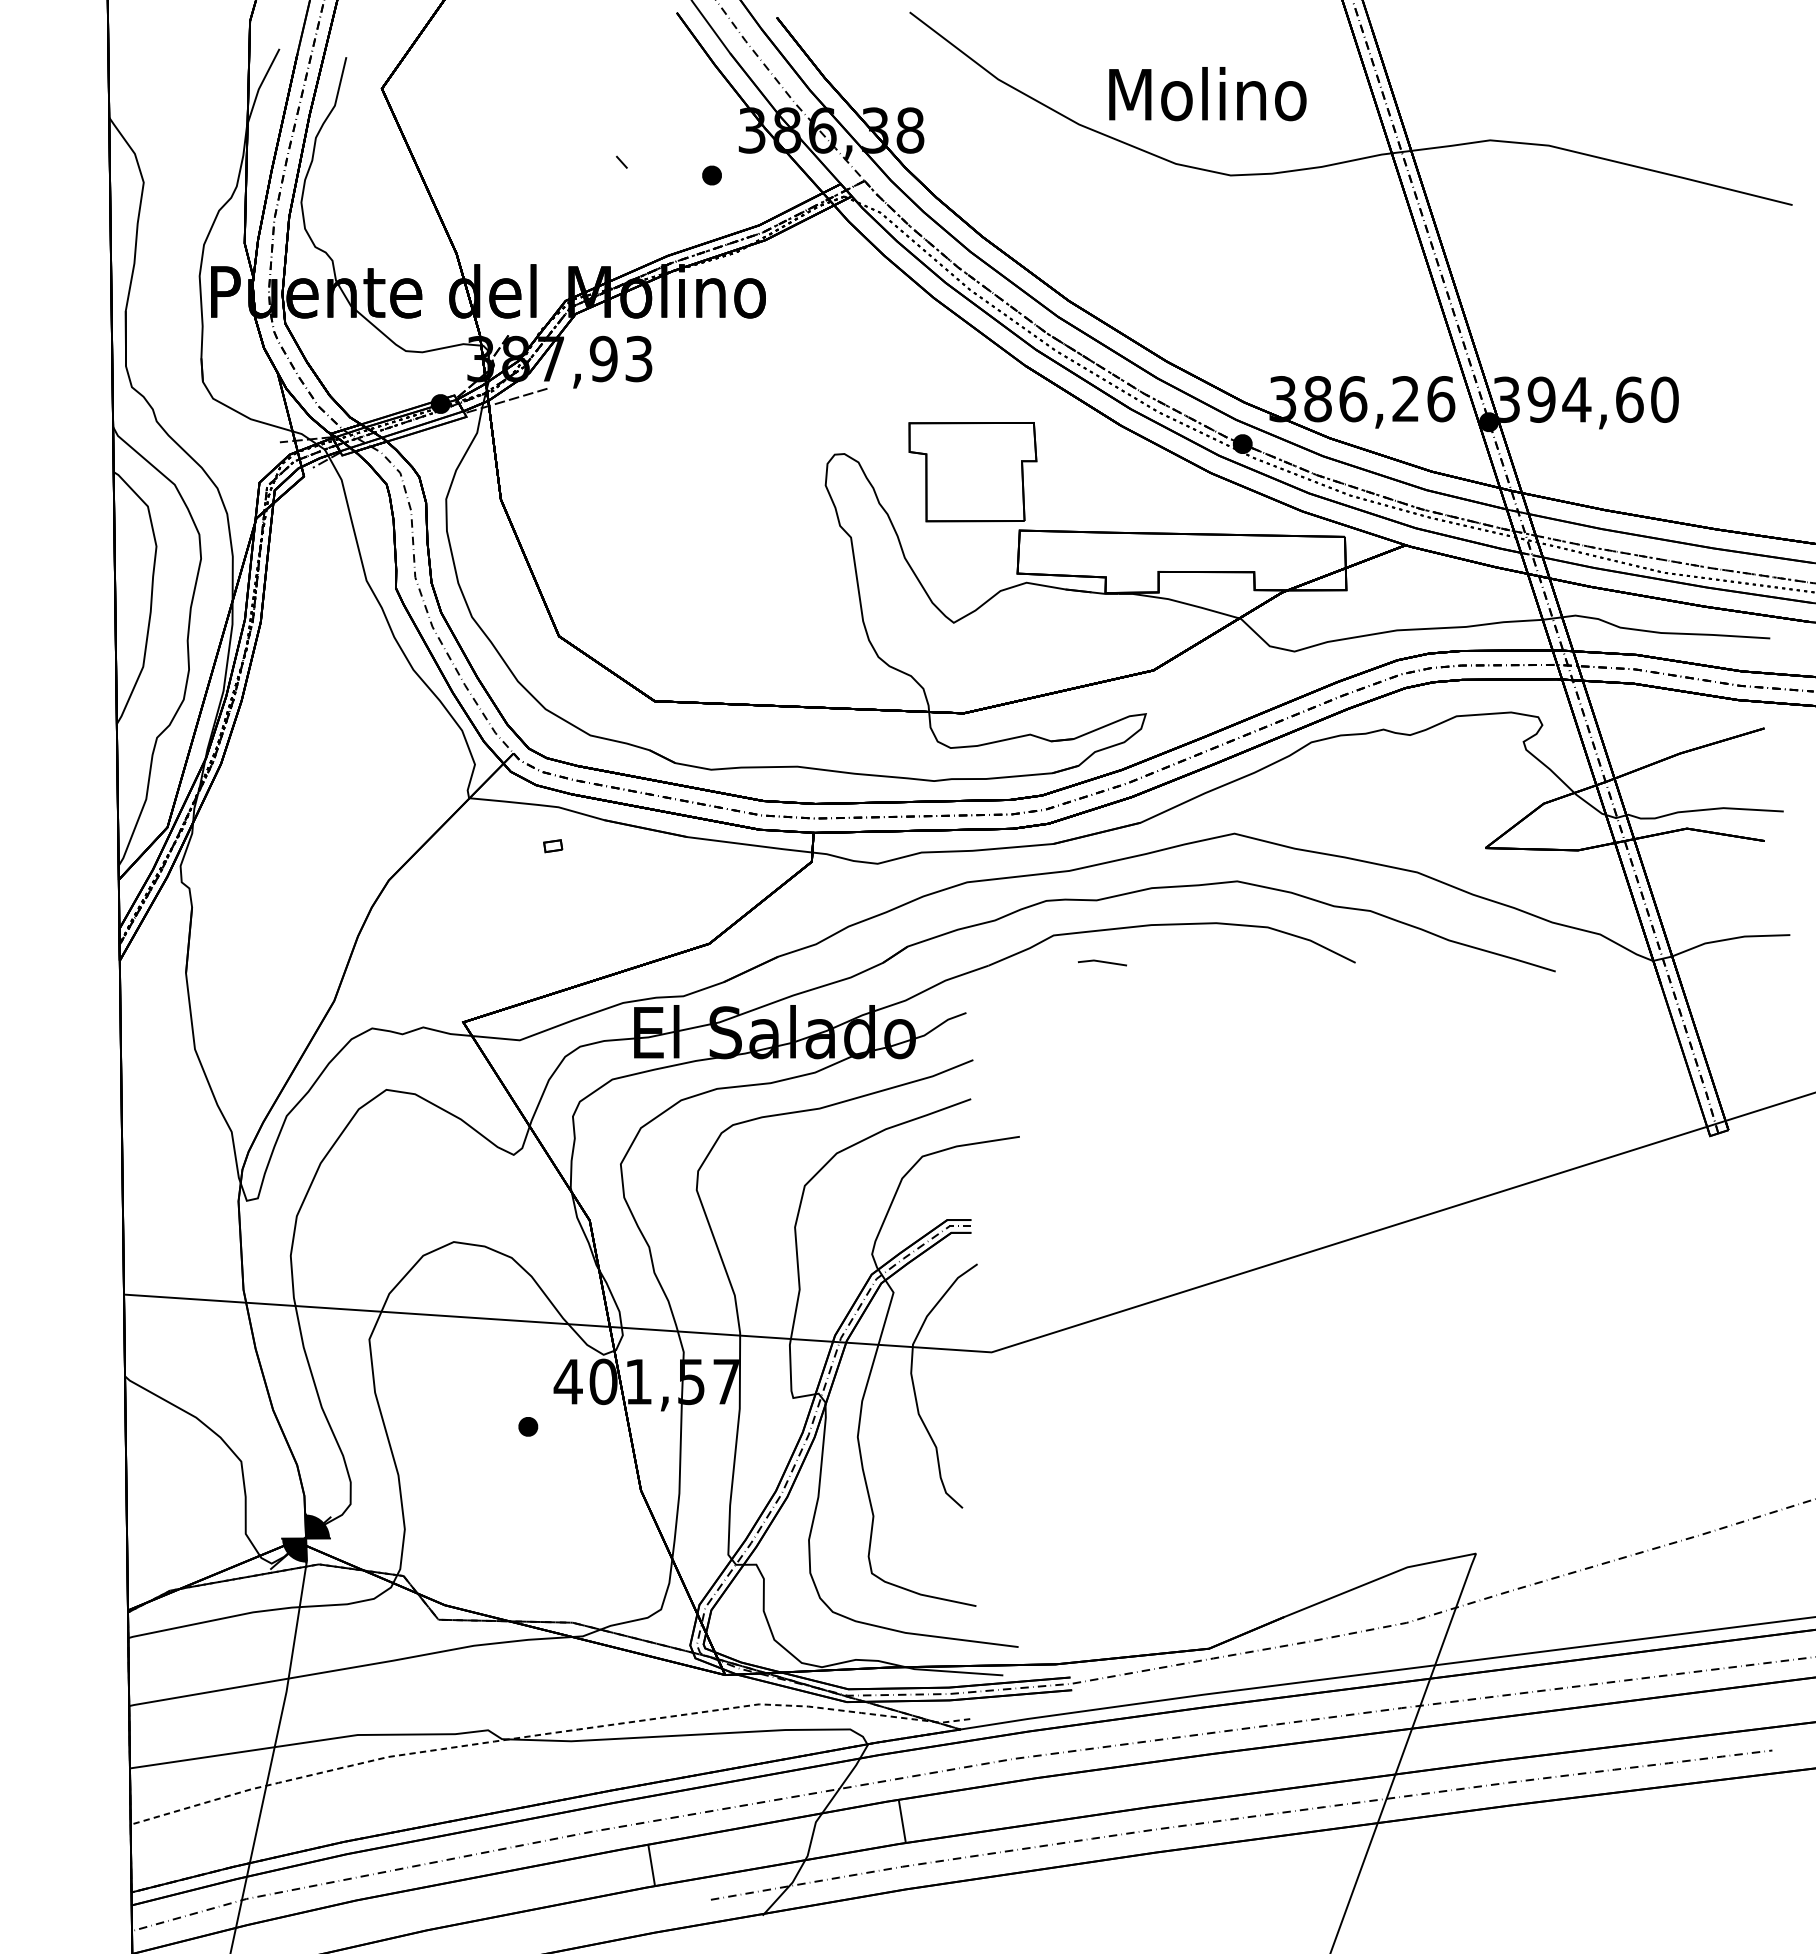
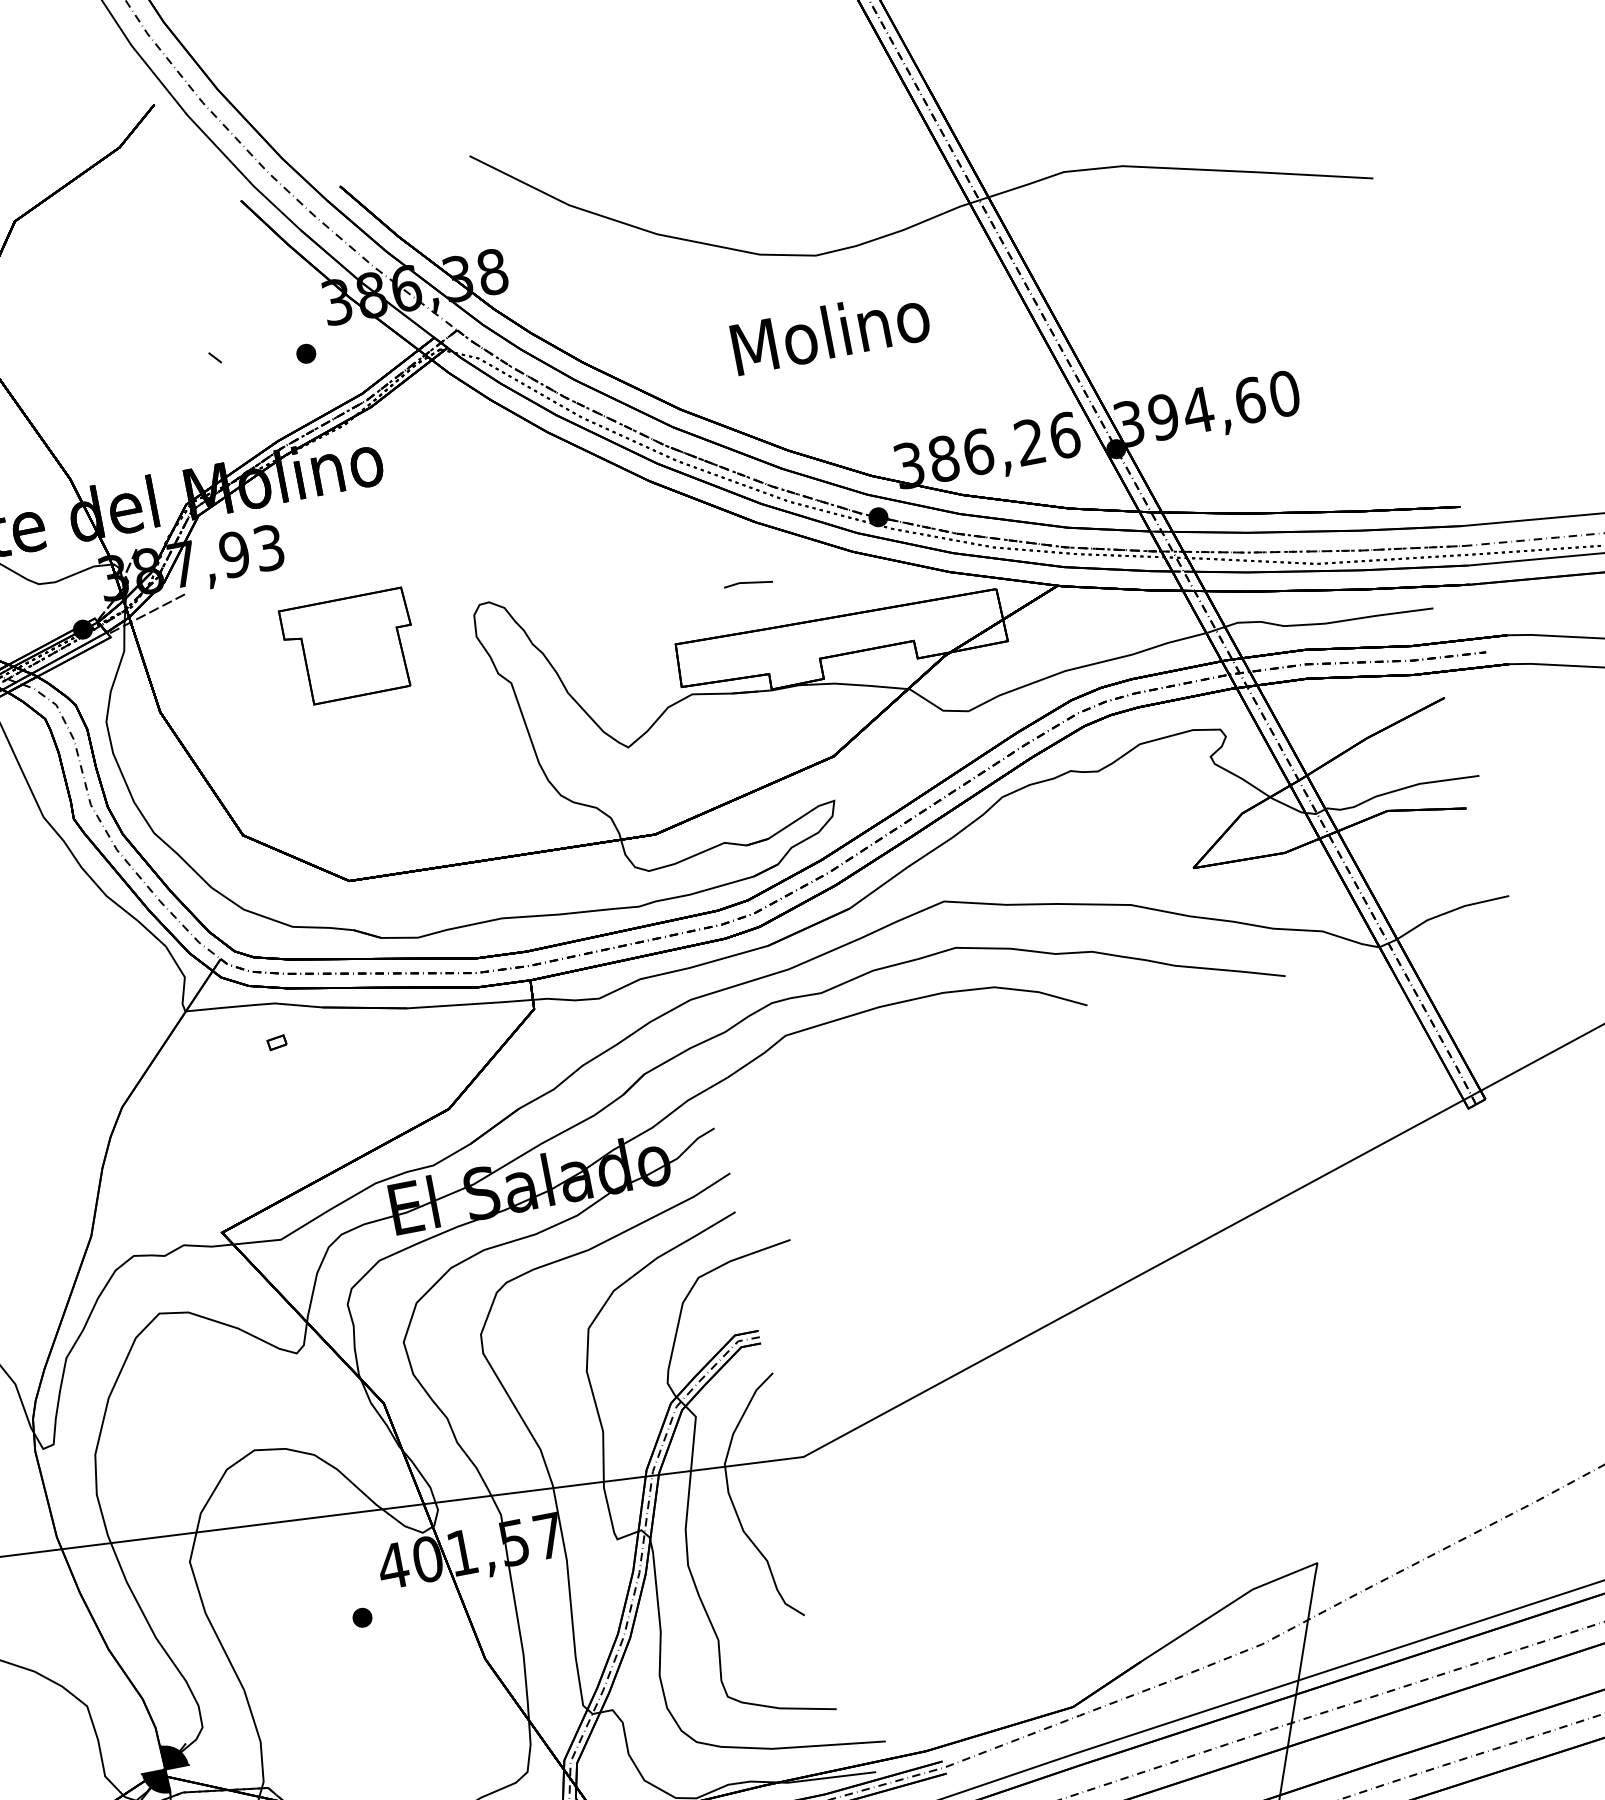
text: (1207, 94) -> (830, 332), moved
part: (972, 472) -> (350, 647), moved
line: (1102, 962) -> (748, 583), moved

